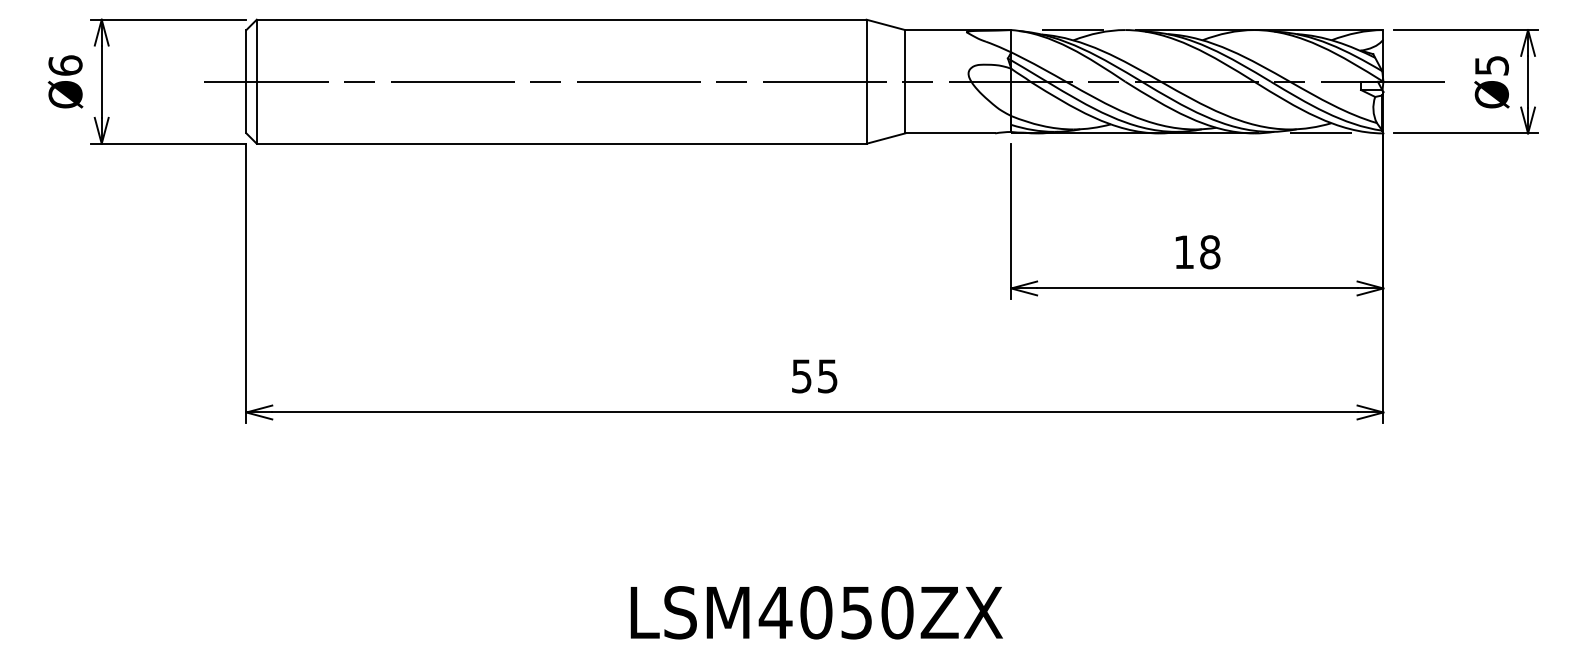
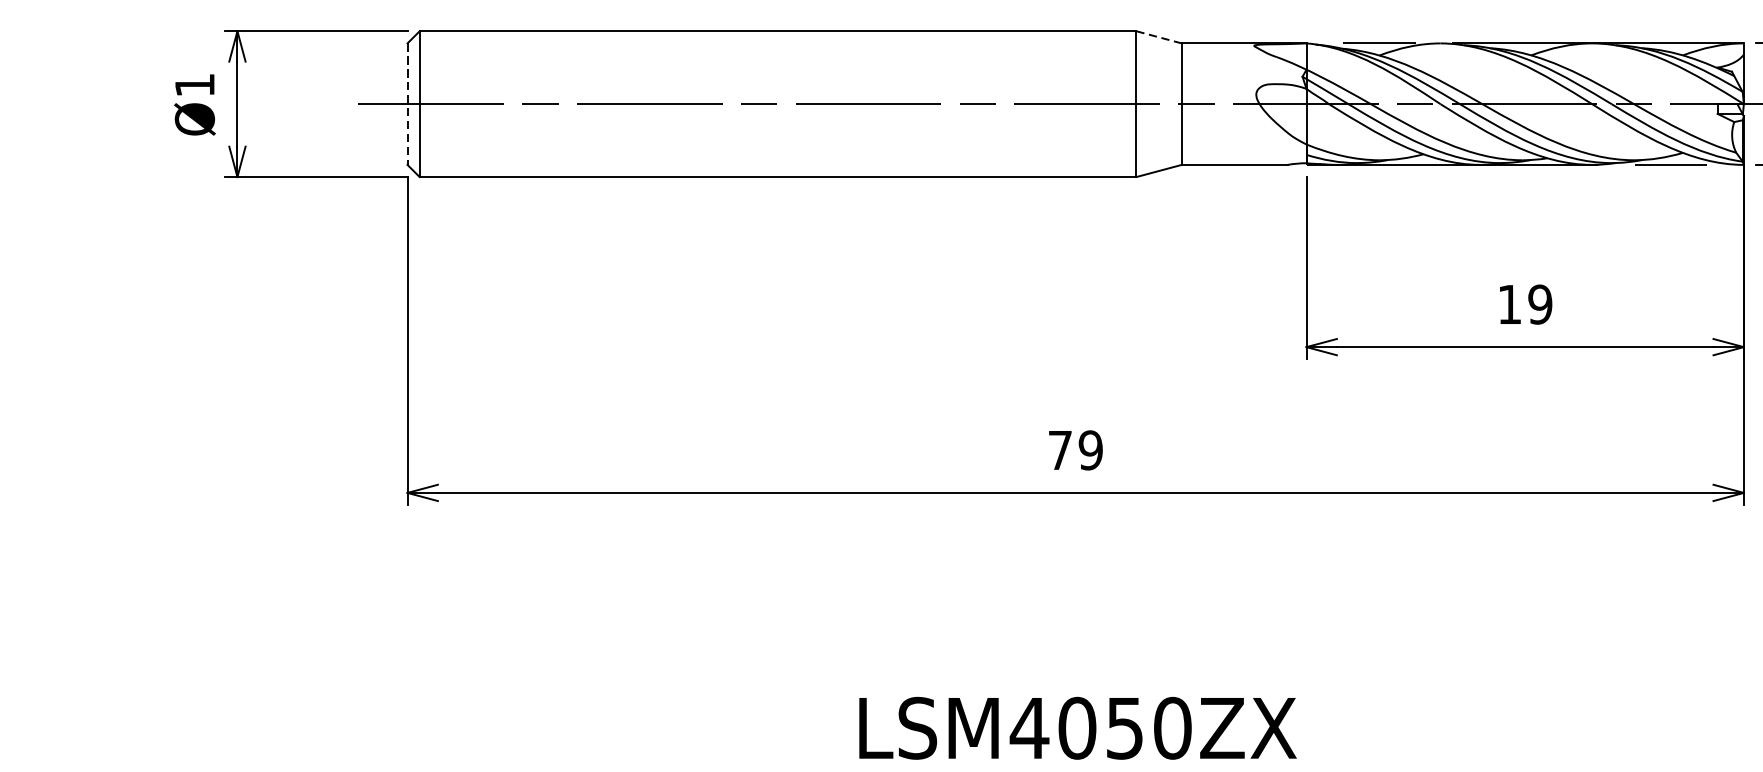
line: (885, 24) -> (1158, 36), solid -> dashed
text: (65, 65) -> (194, 85), Ø6 -> Ø1
line: (246, 81) -> (407, 103), solid -> dashed
text: (1210, 252) -> (1540, 304), 18 -> 19
text: (814, 376) -> (1075, 450), 55 -> 79

